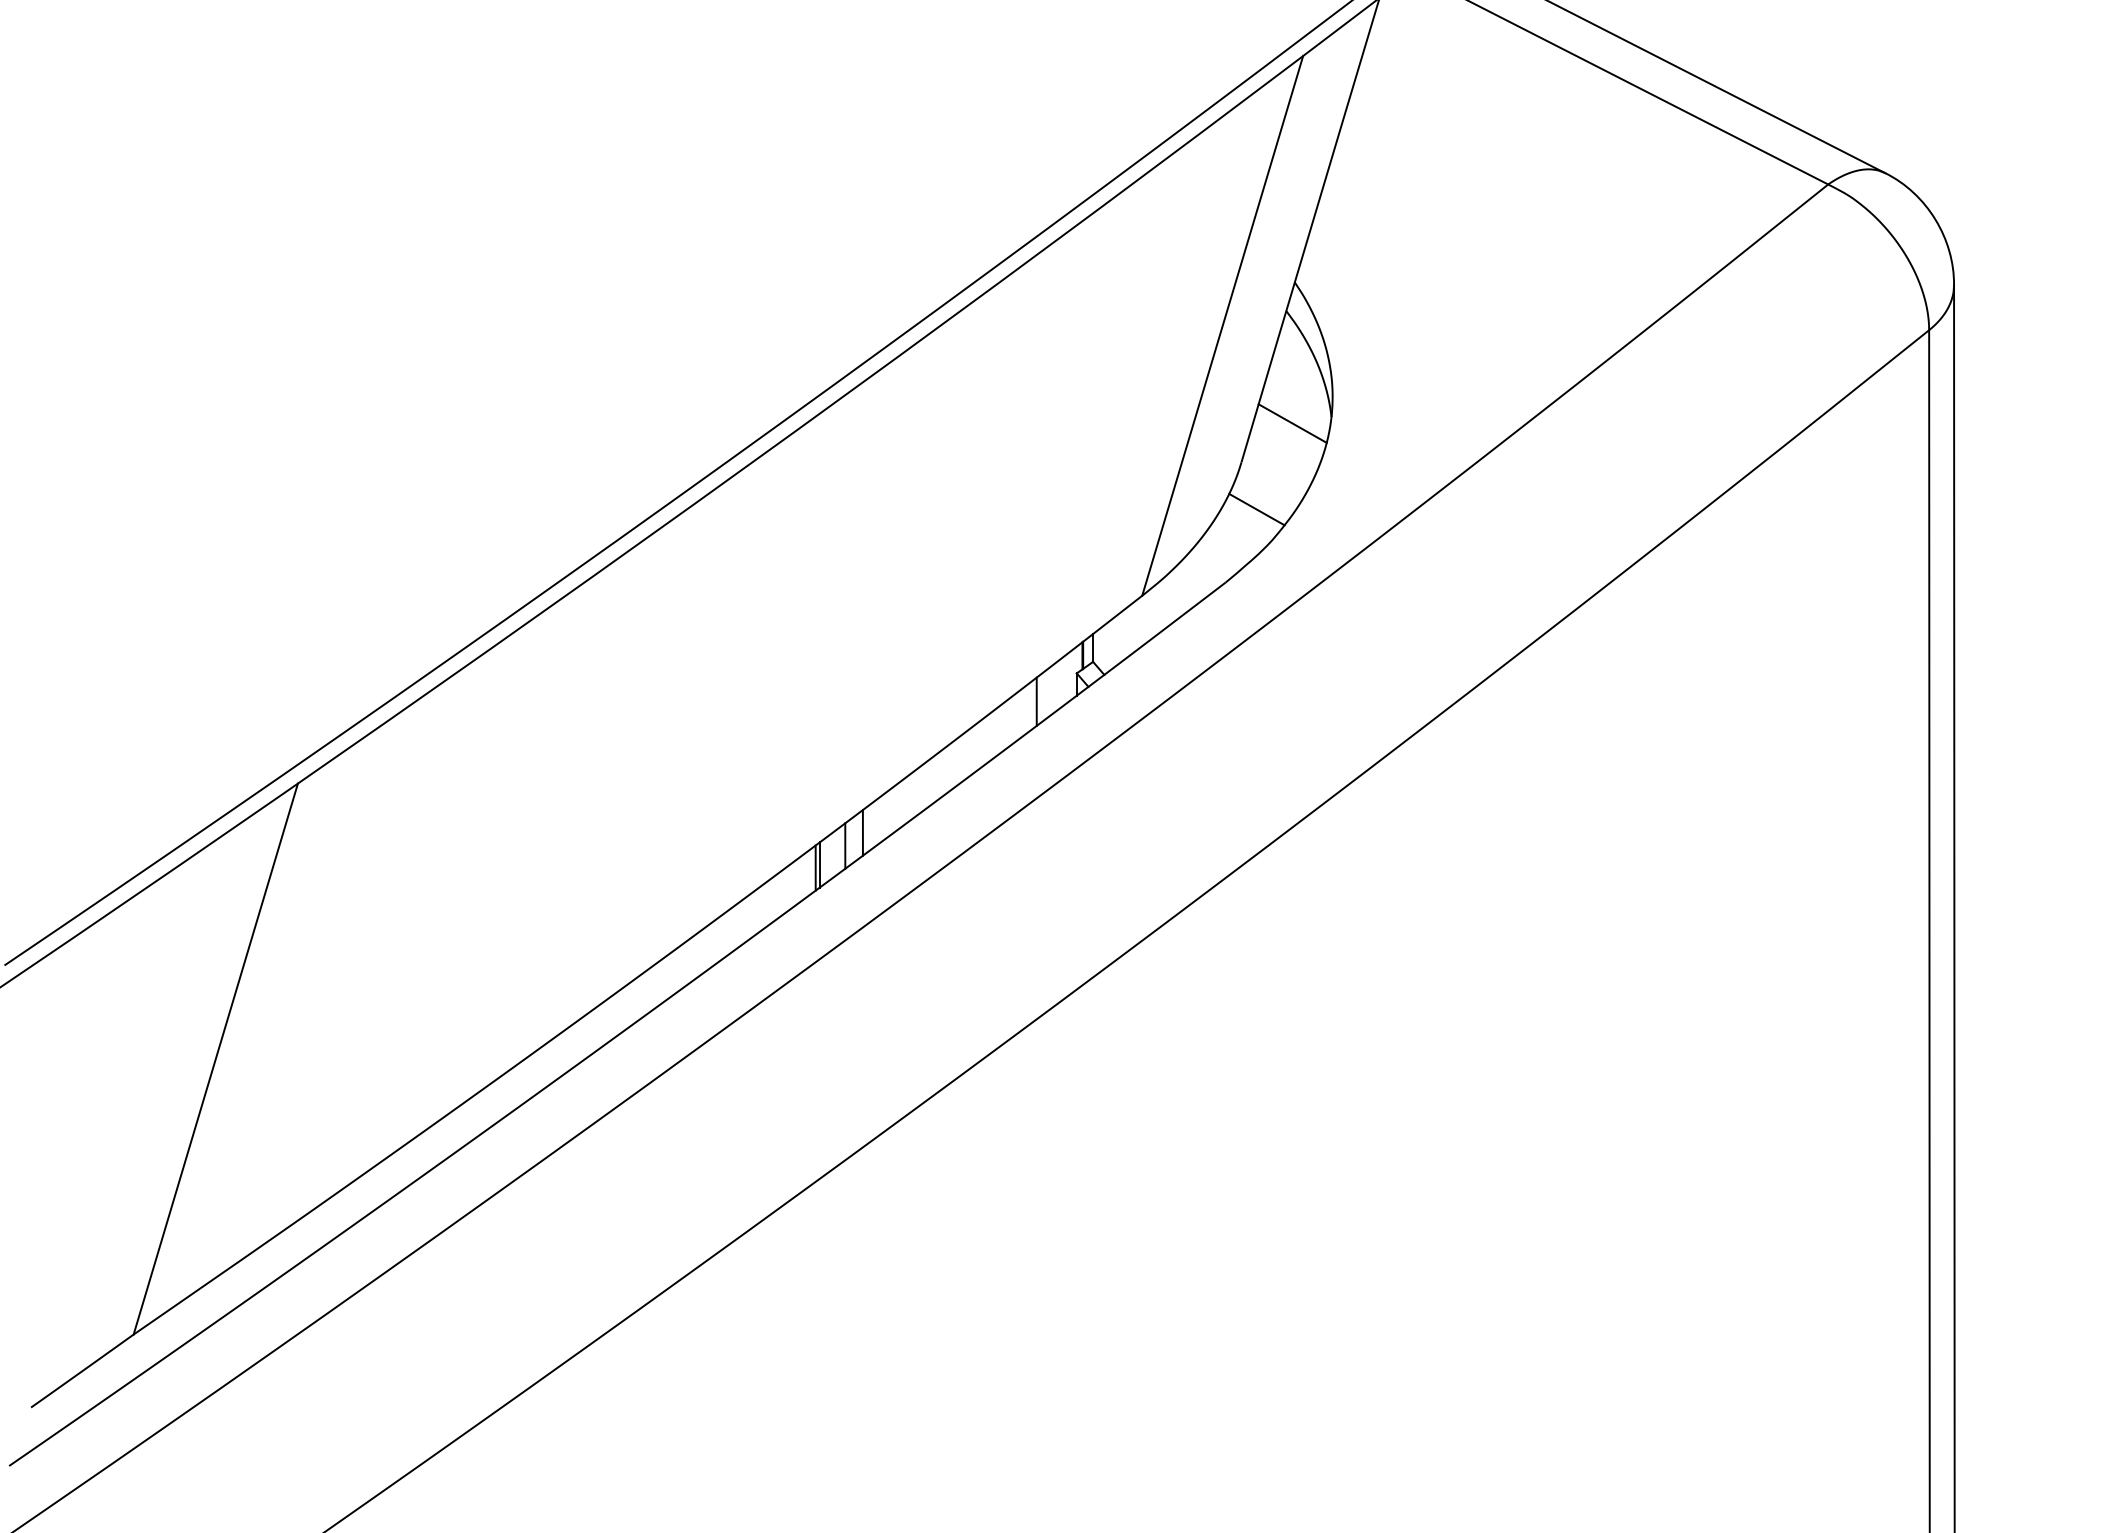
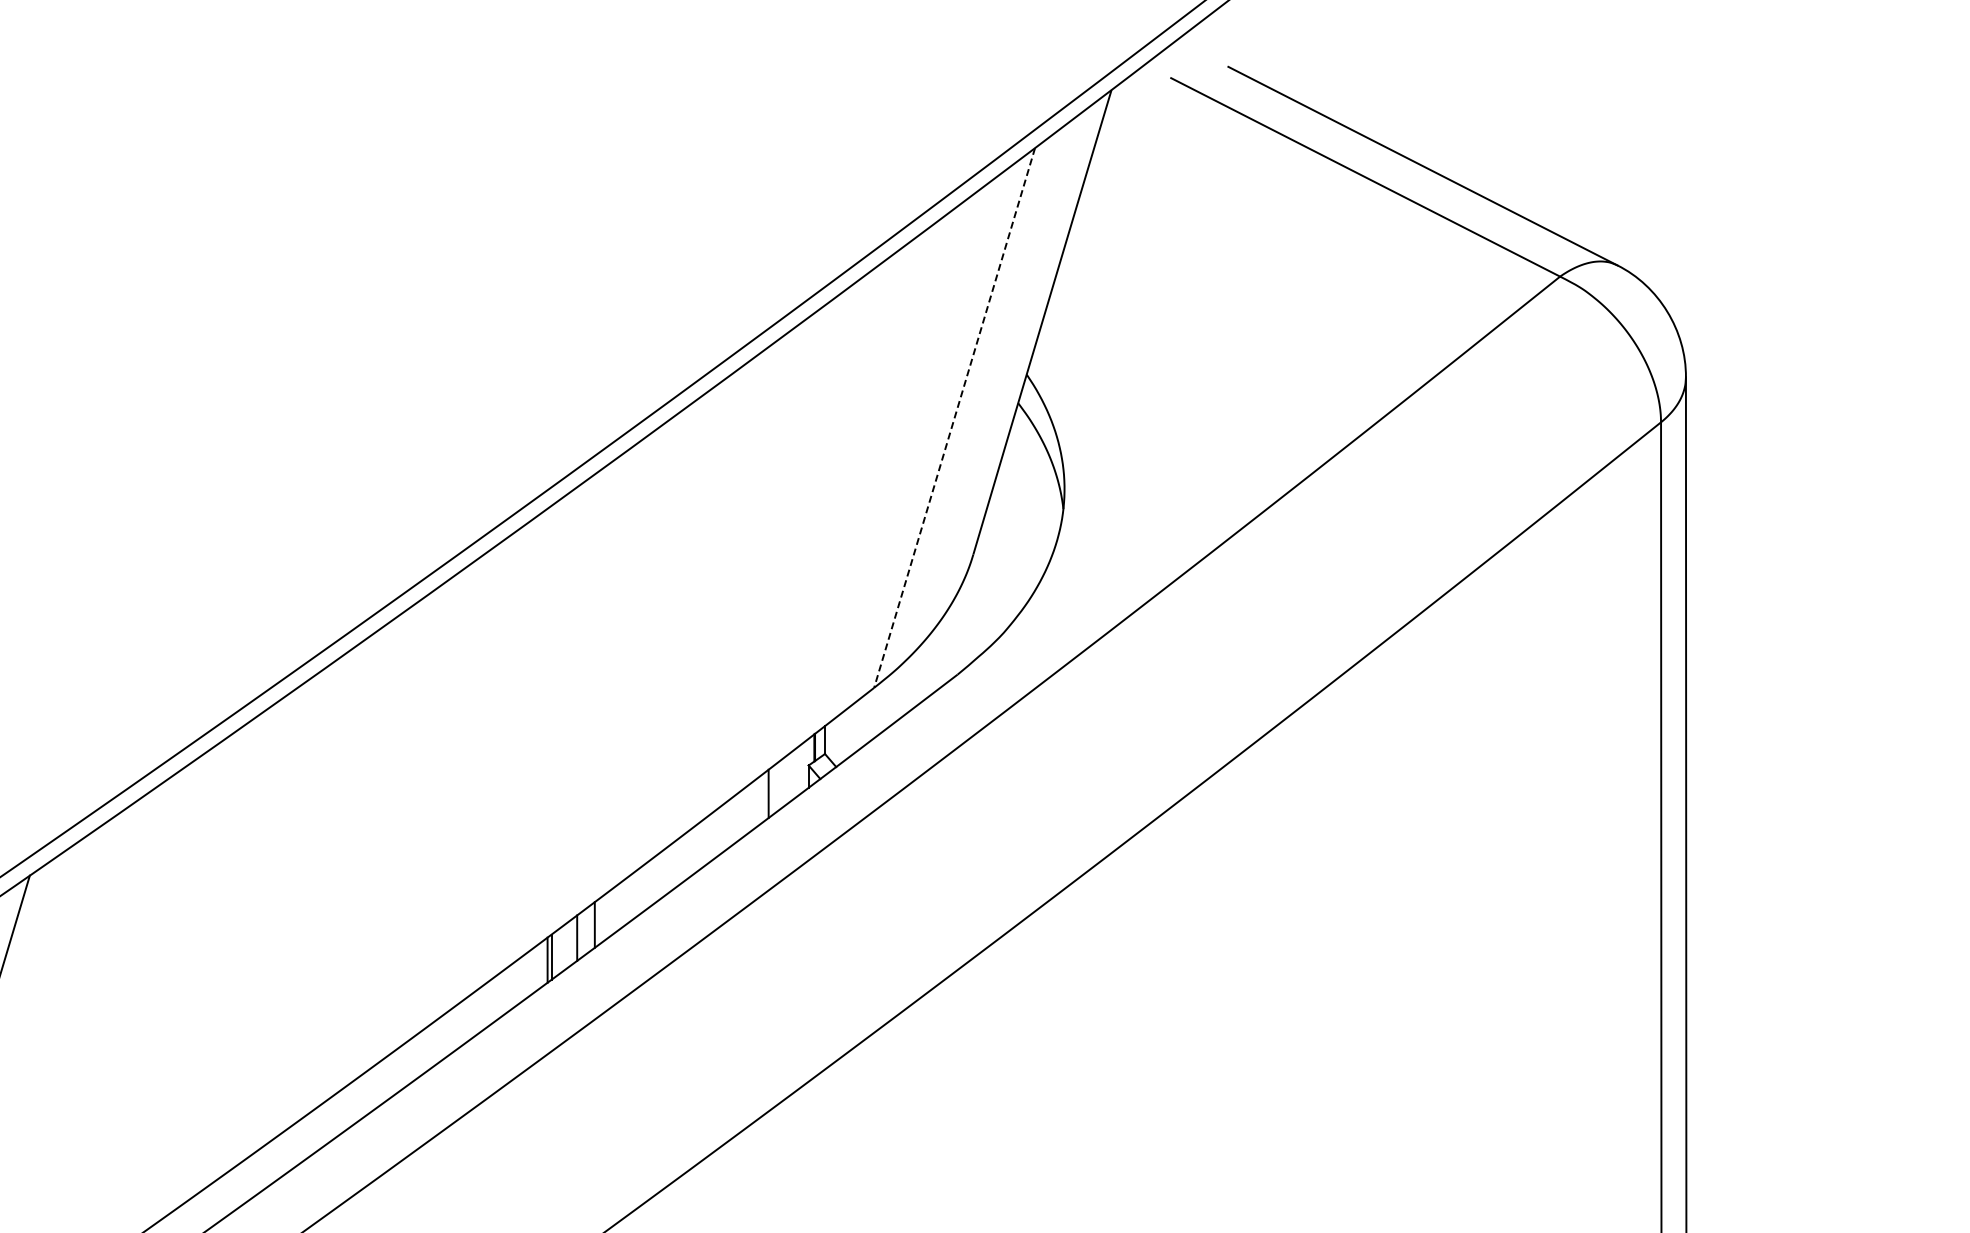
line: (1222, 325) -> (954, 417), solid -> dashed
line: (1292, 423) -> (1024, 515), removed
line: (1256, 509) -> (988, 601), removed

